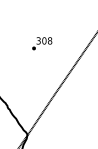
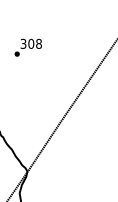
text: (42, 43) -> (28, 47), moved

